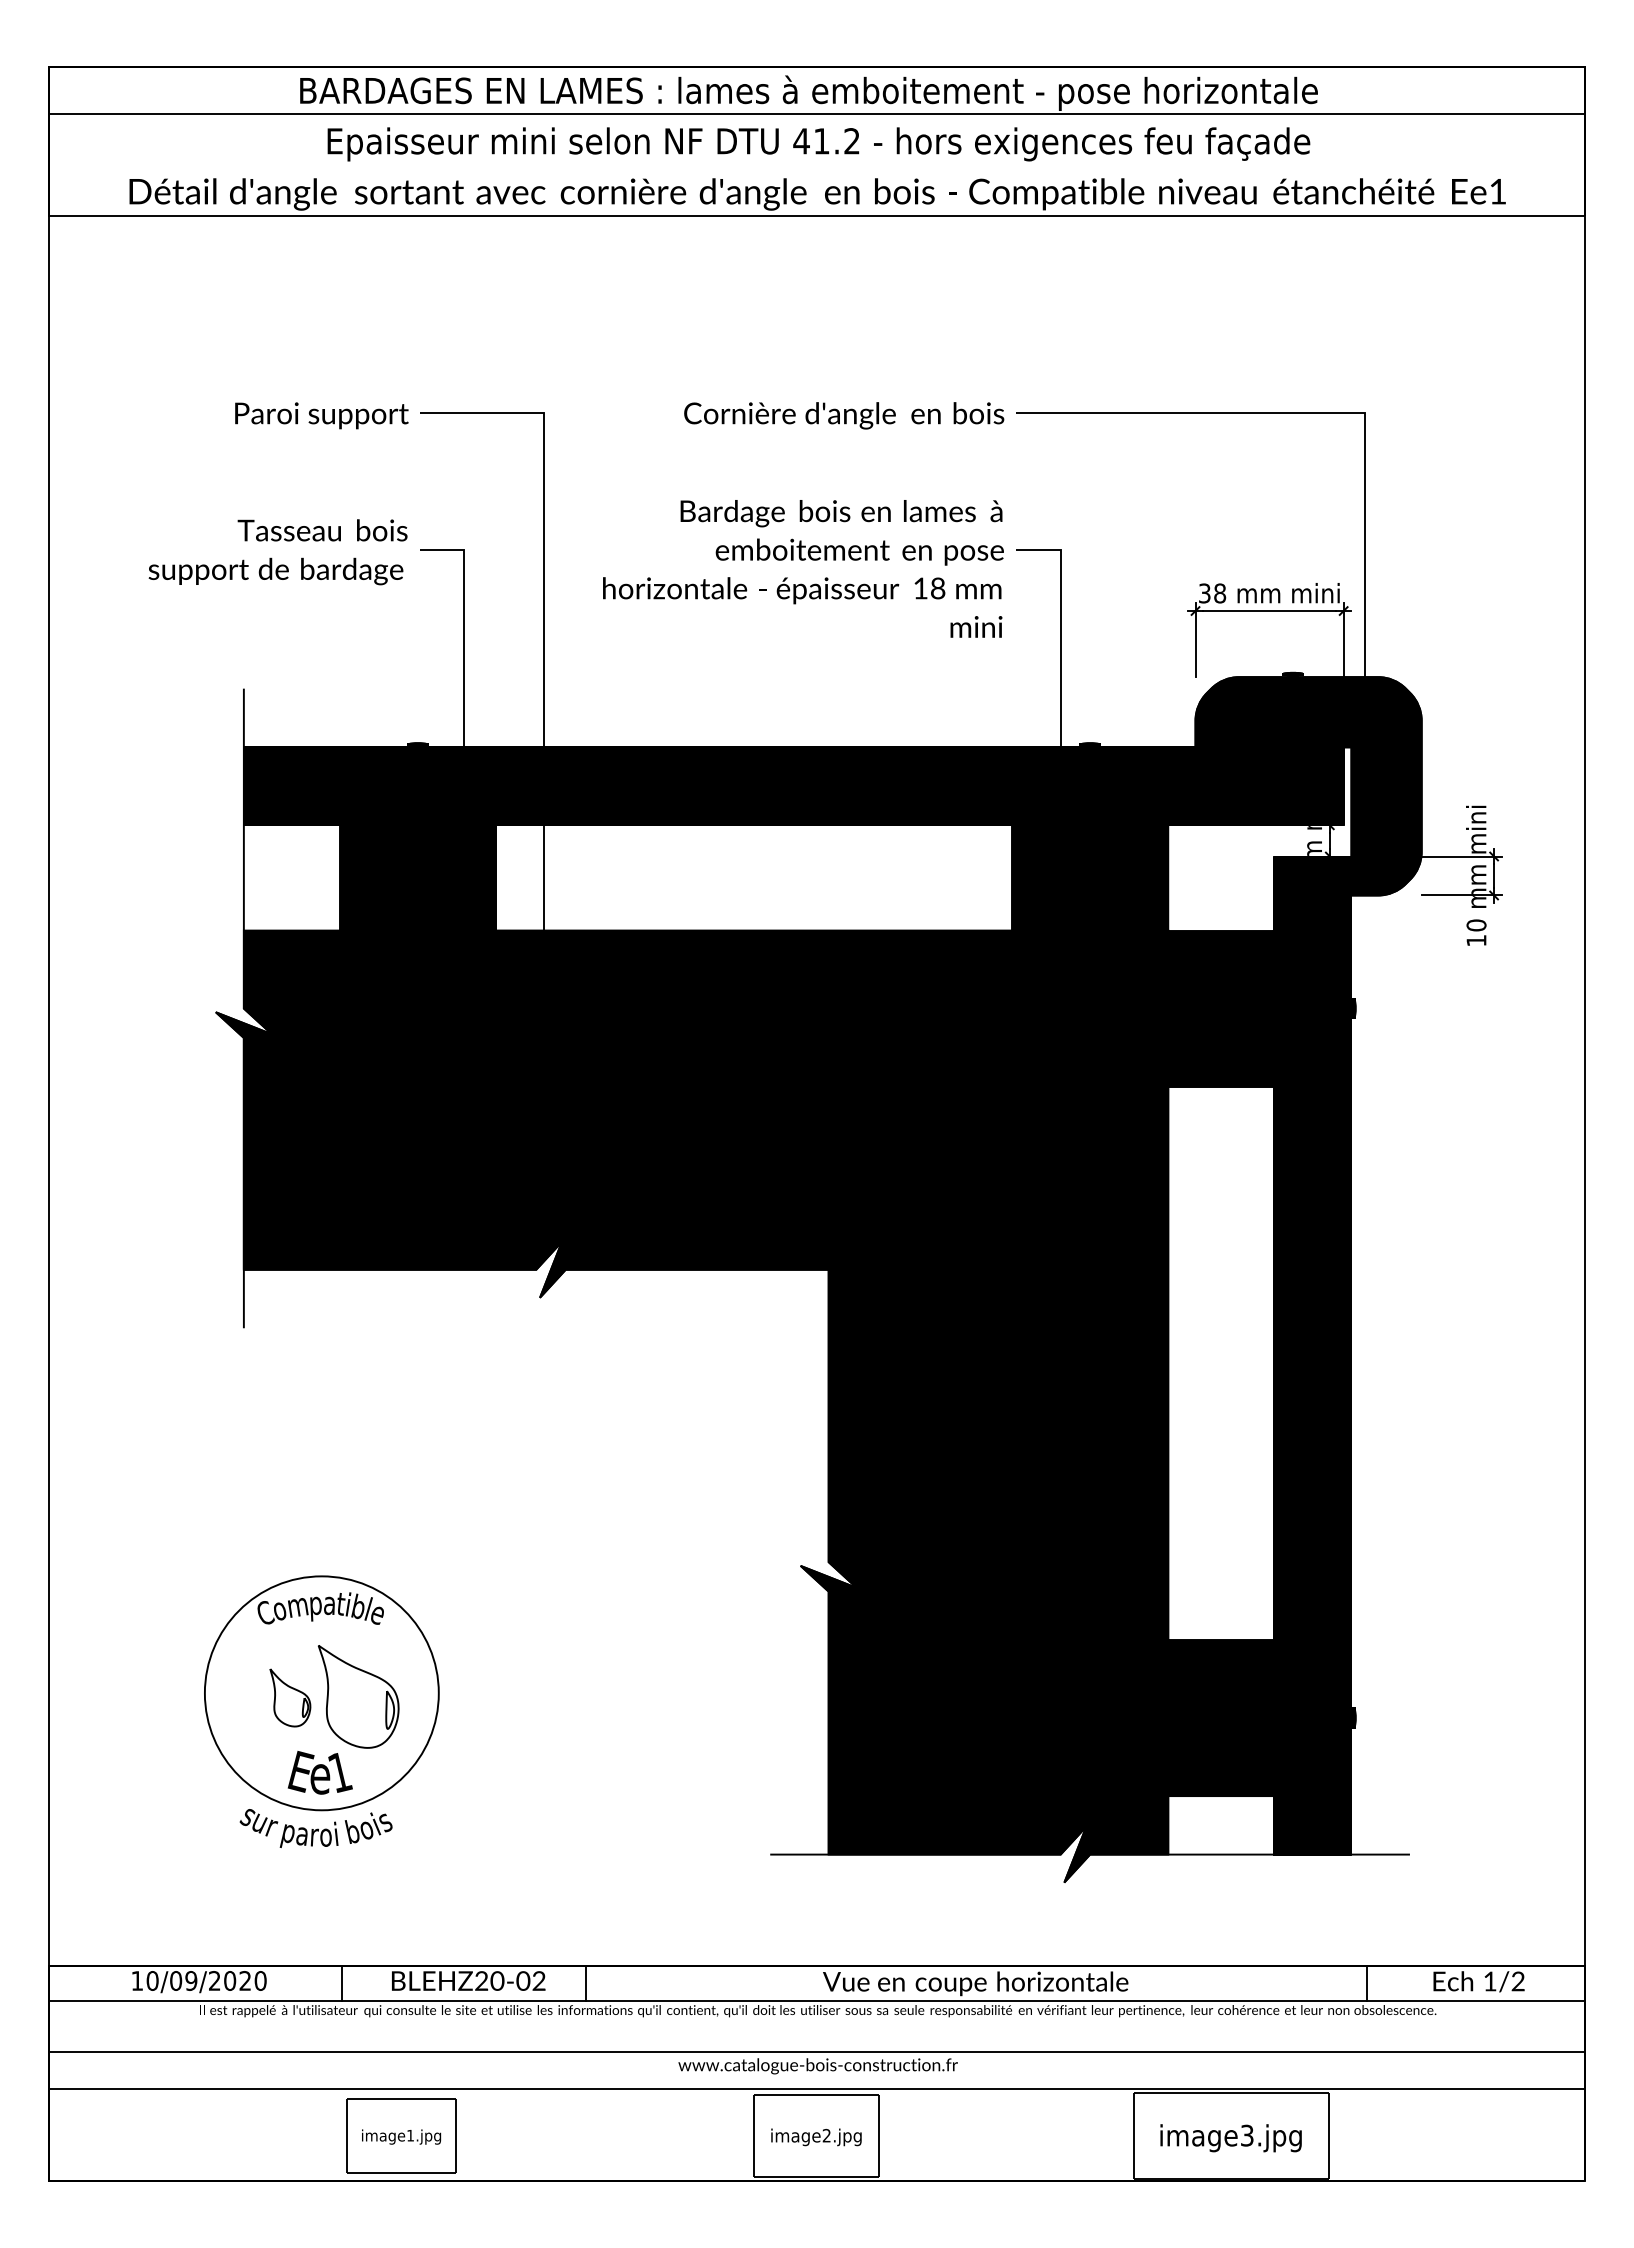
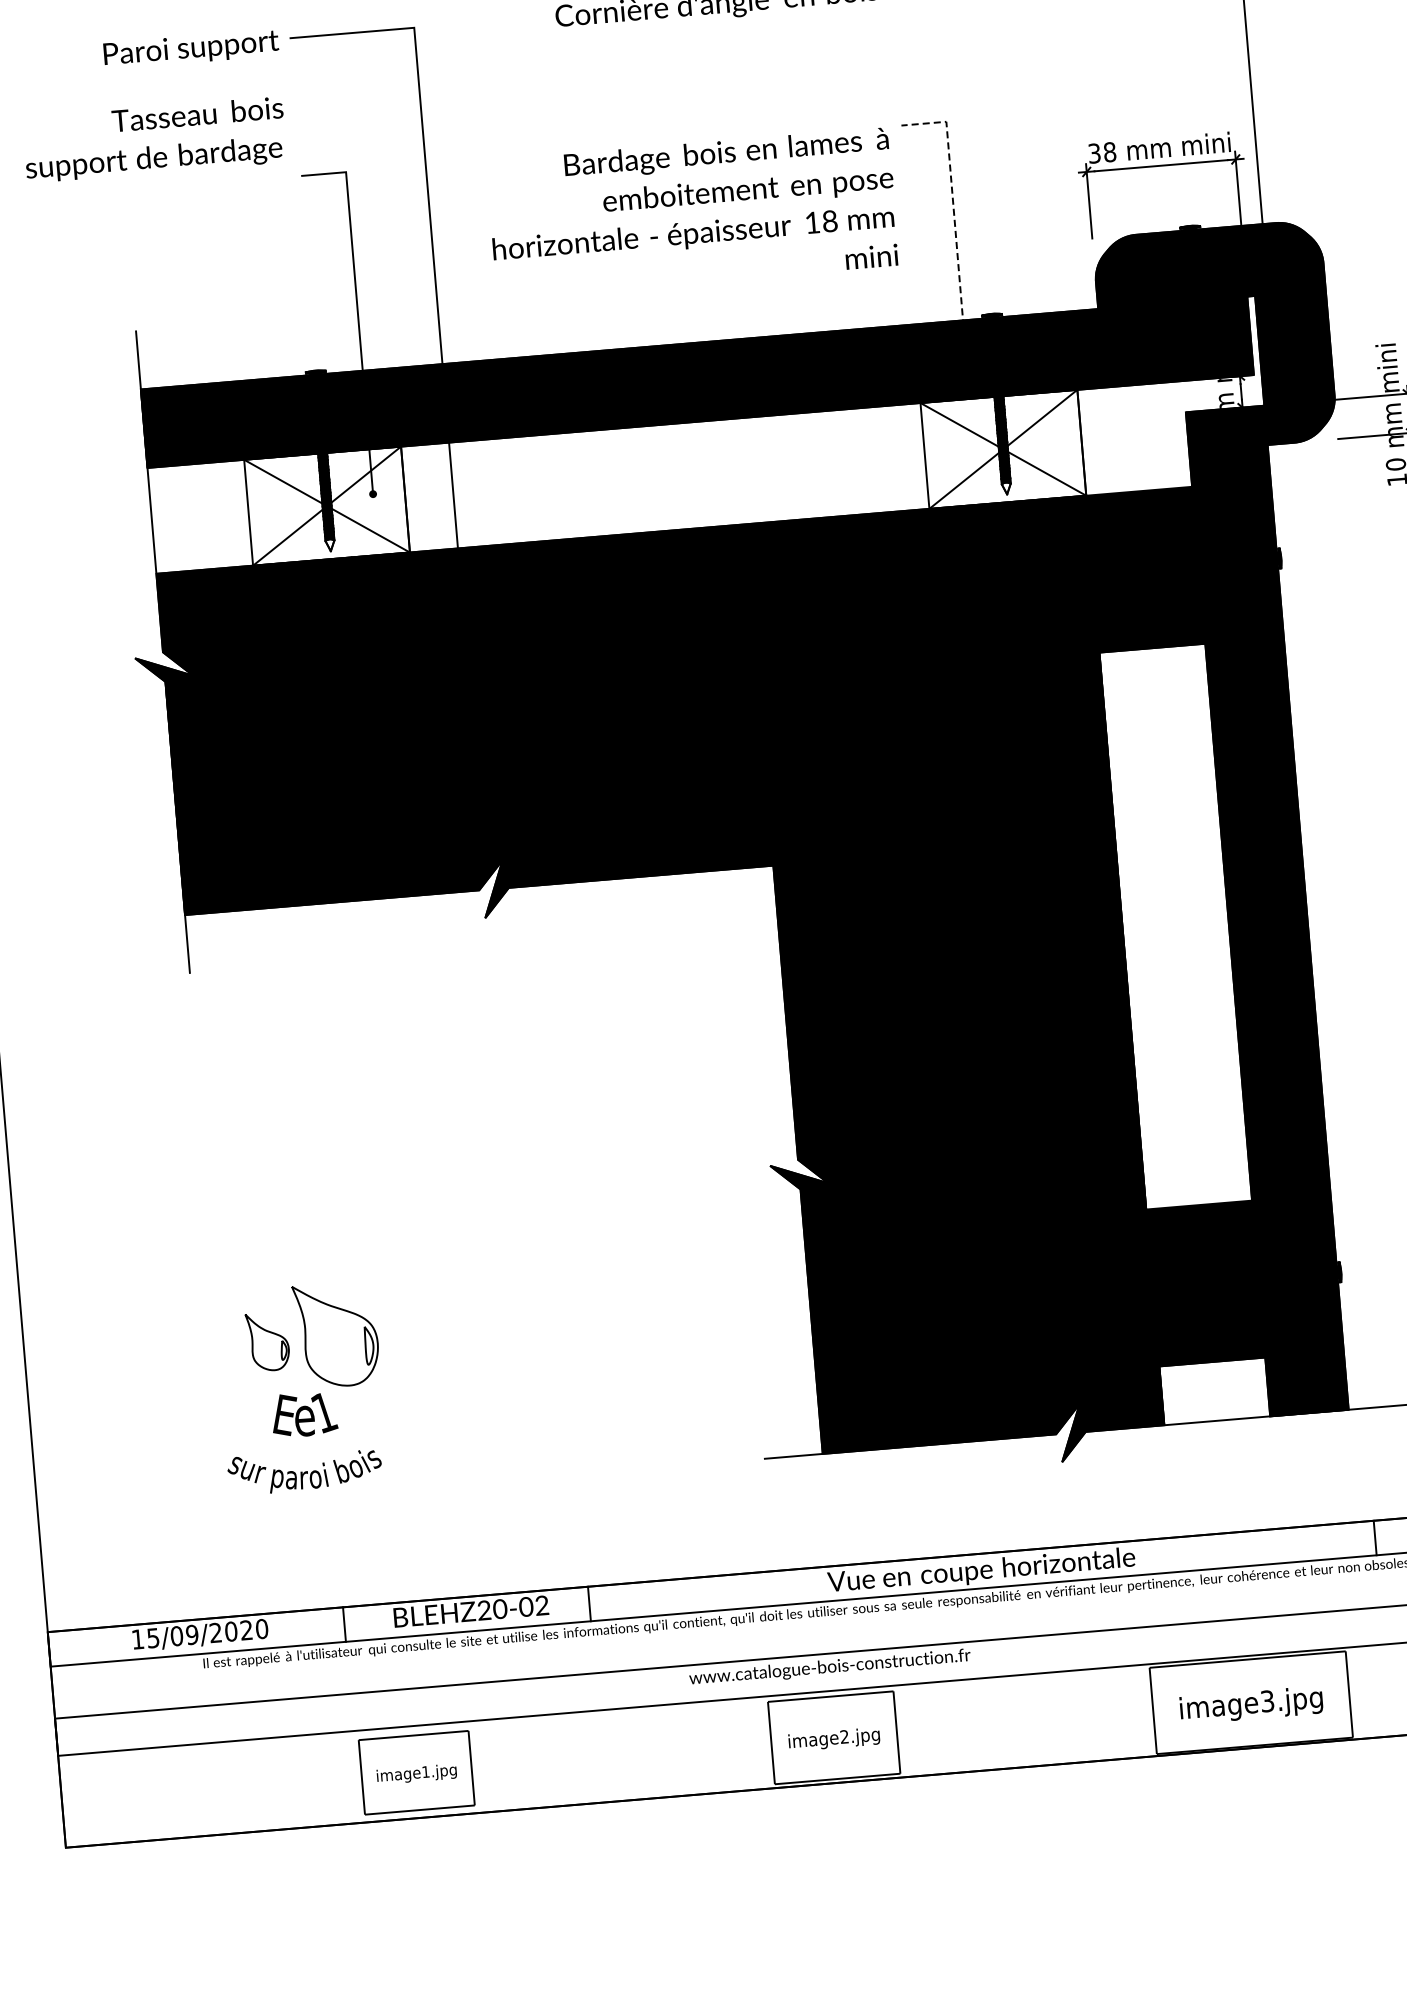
text: (277, 552) -> (154, 140), moved
text: (803, 568) -> (692, 212), moved
line: (1061, 644) -> (954, 216), solid -> dashed
fill: (417, 877) -> (326, 505), removed
fill: (1090, 877) -> (1003, 448), removed
fill: (417, 916) -> (329, 544), removed
fill: (1089, 916) -> (1005, 488), removed
part: (321, 1693) -> (298, 1334), removed
text: (152, 1980) -> (153, 1637), 10/09/2020 -> 15/09/2020

